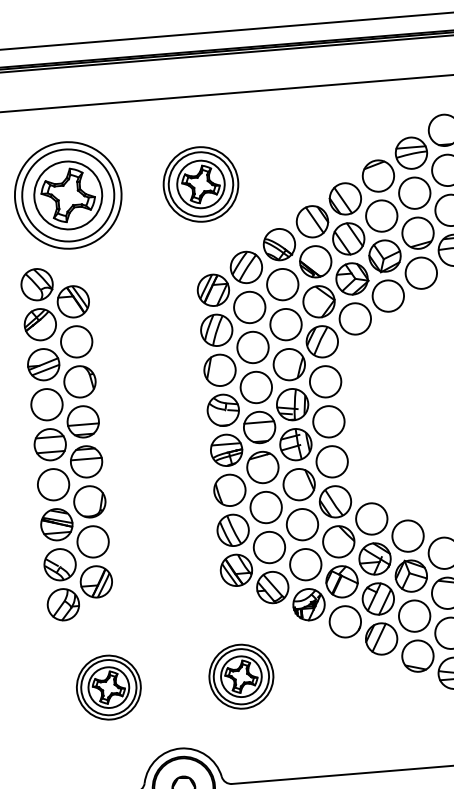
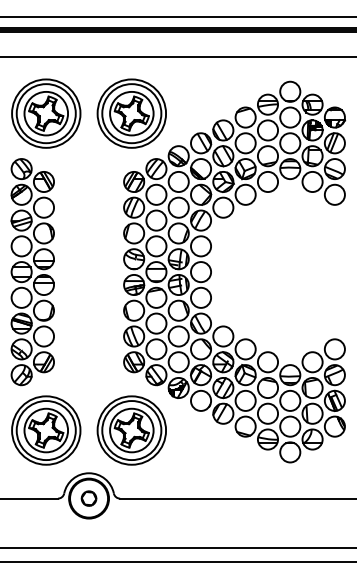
part: (200, 184) -> (131, 113), size x1.43
part: (241, 676) -> (131, 430), size x1.67
part: (109, 687) -> (46, 430), size x1.67

